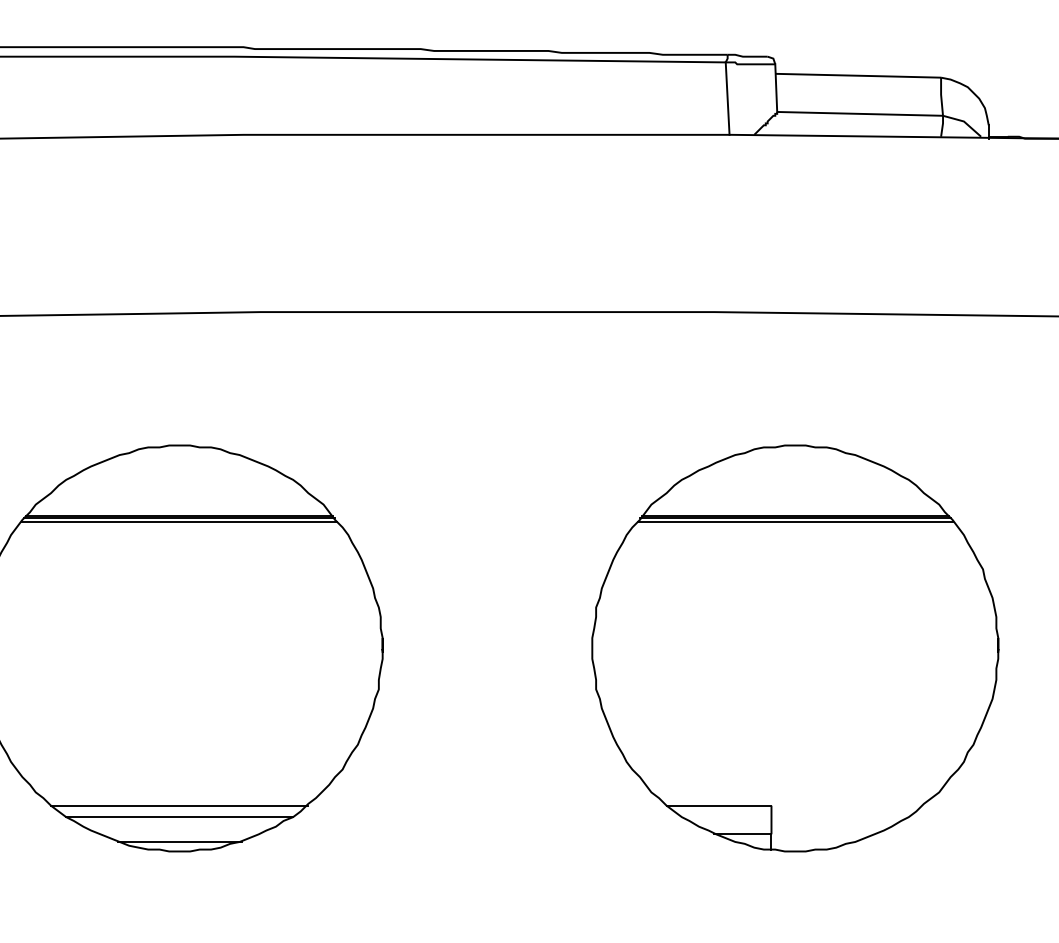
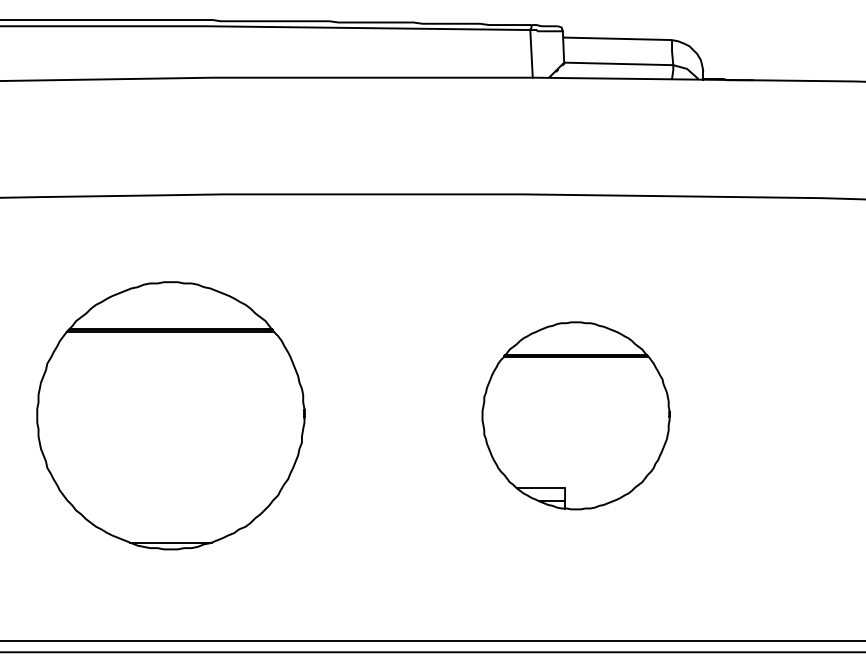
part: (794, 648) -> (575, 415), size x0.7
line: (179, 806) -> (170, 519), removed
line: (179, 816) -> (170, 526), removed

